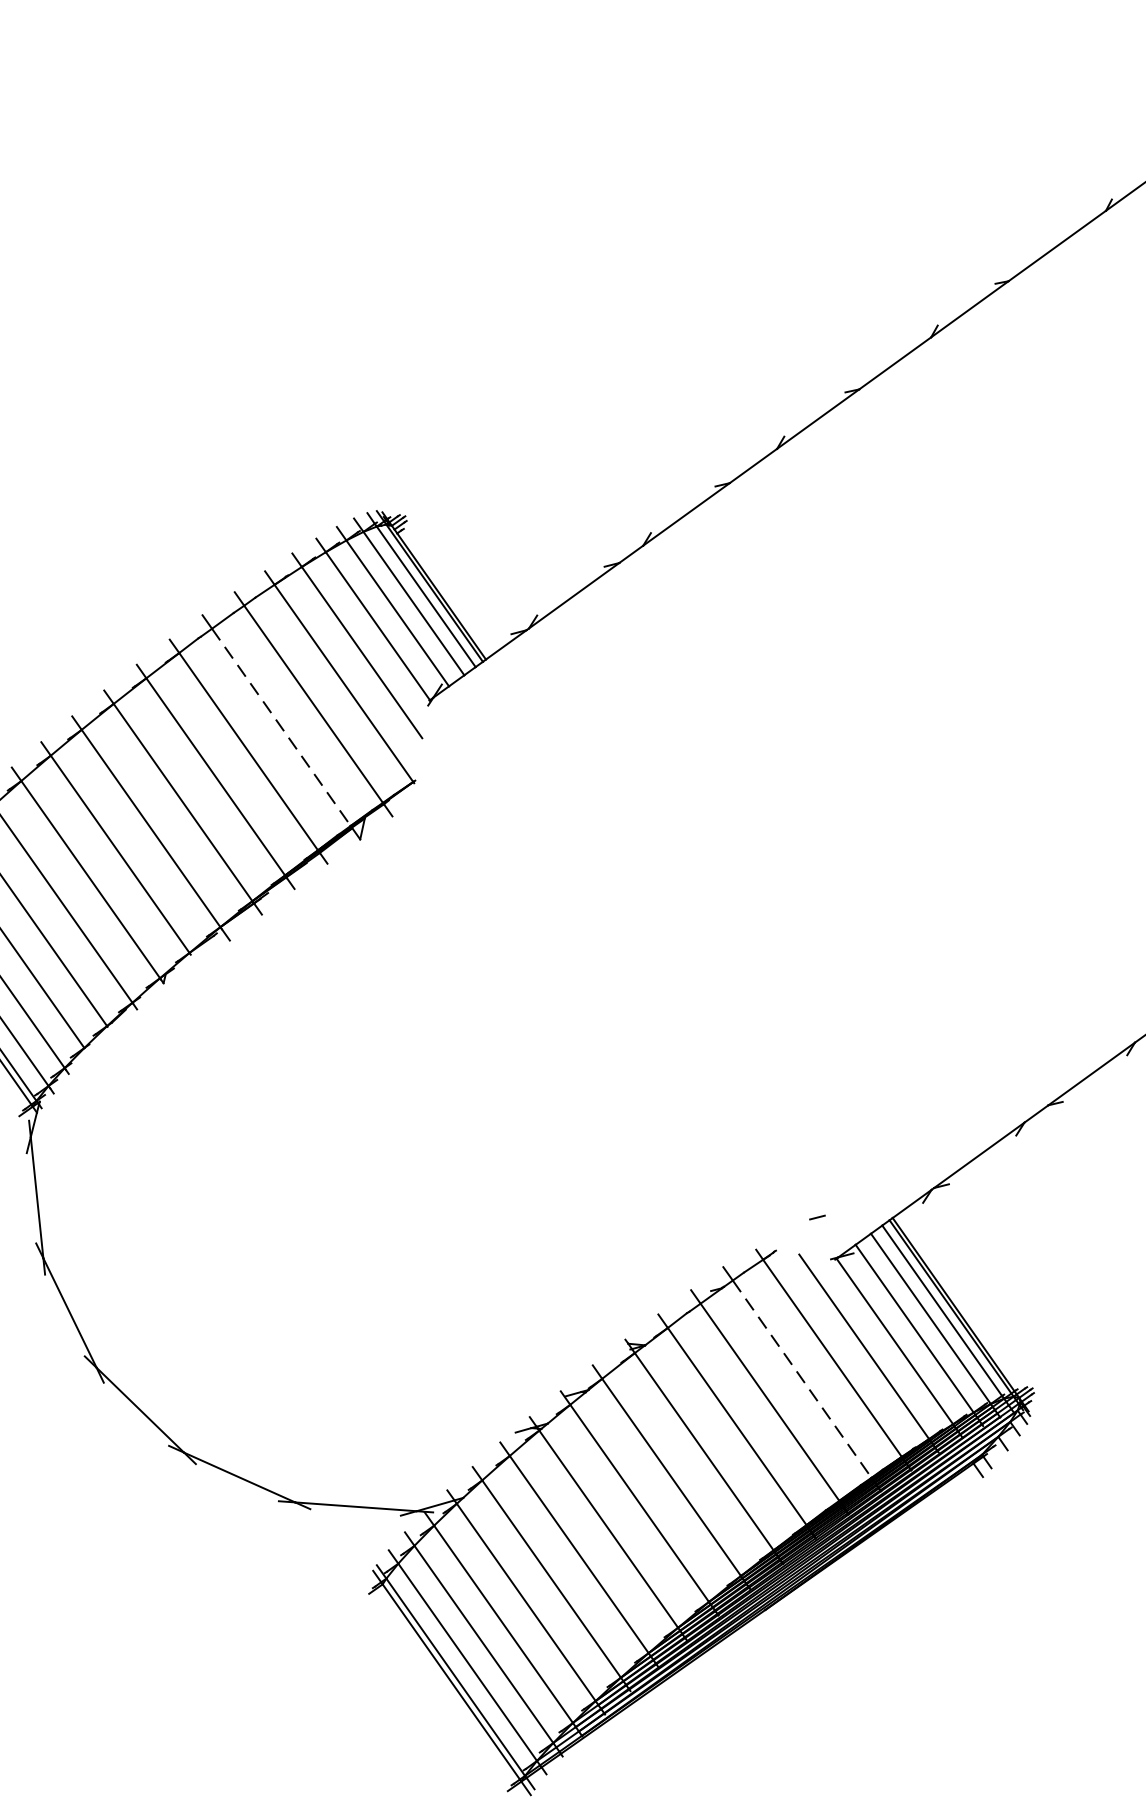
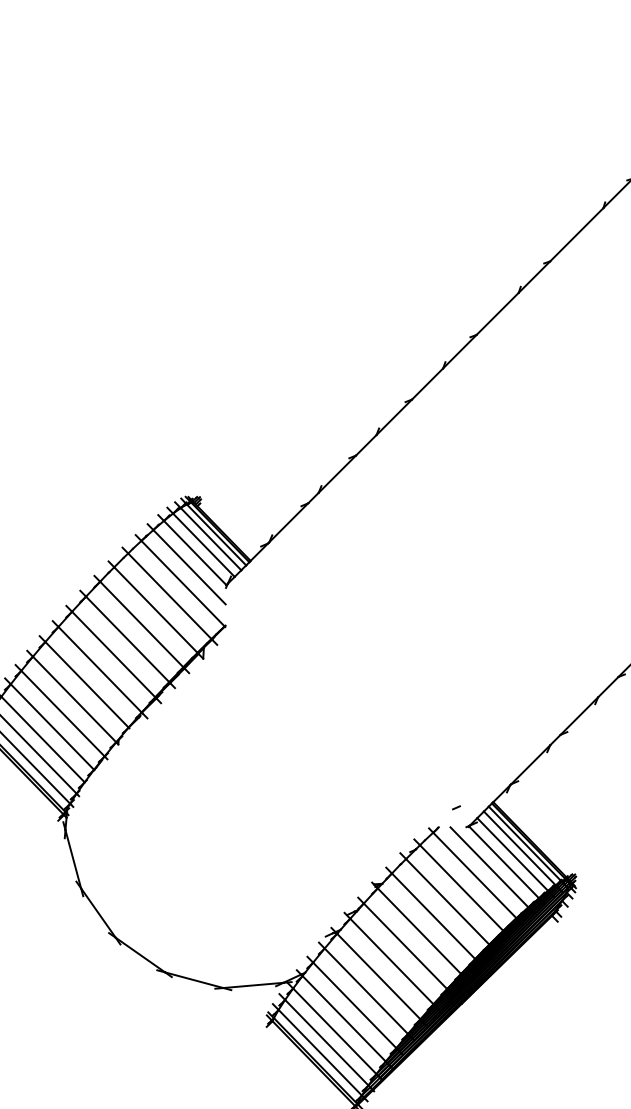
line: (280, 728) -> (155, 610), dashed -> solid
line: (801, 1380) -> (461, 888), dashed -> solid

